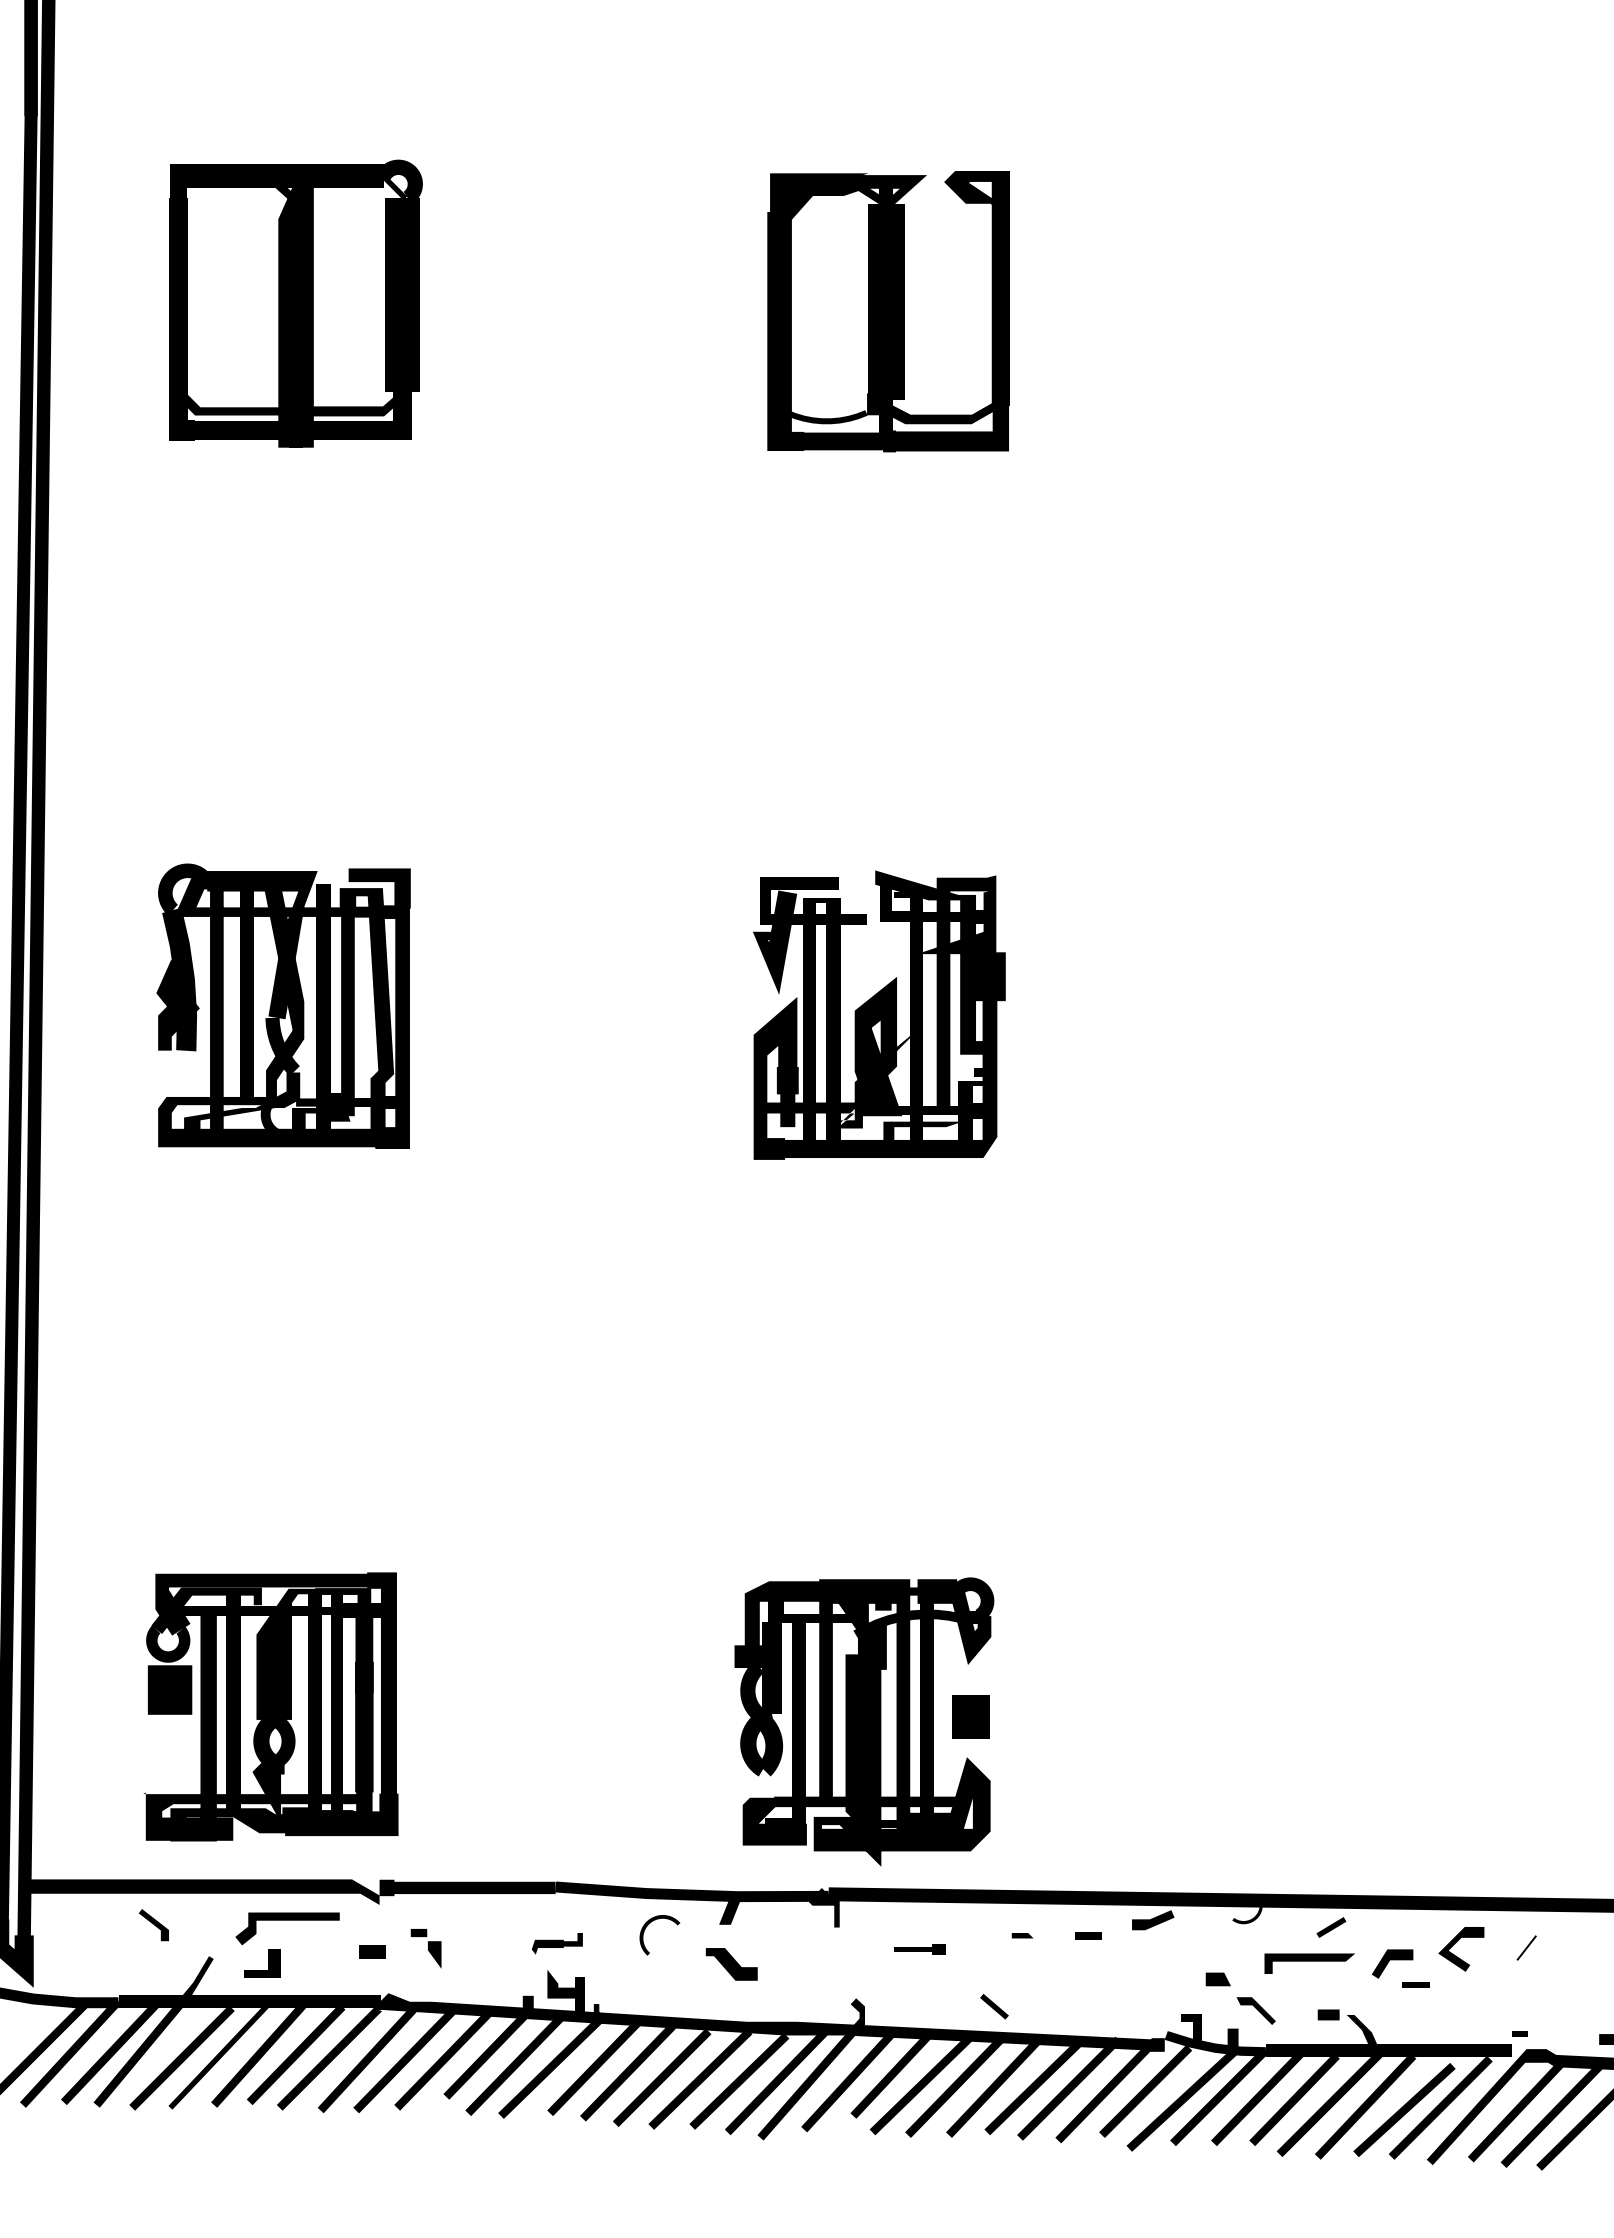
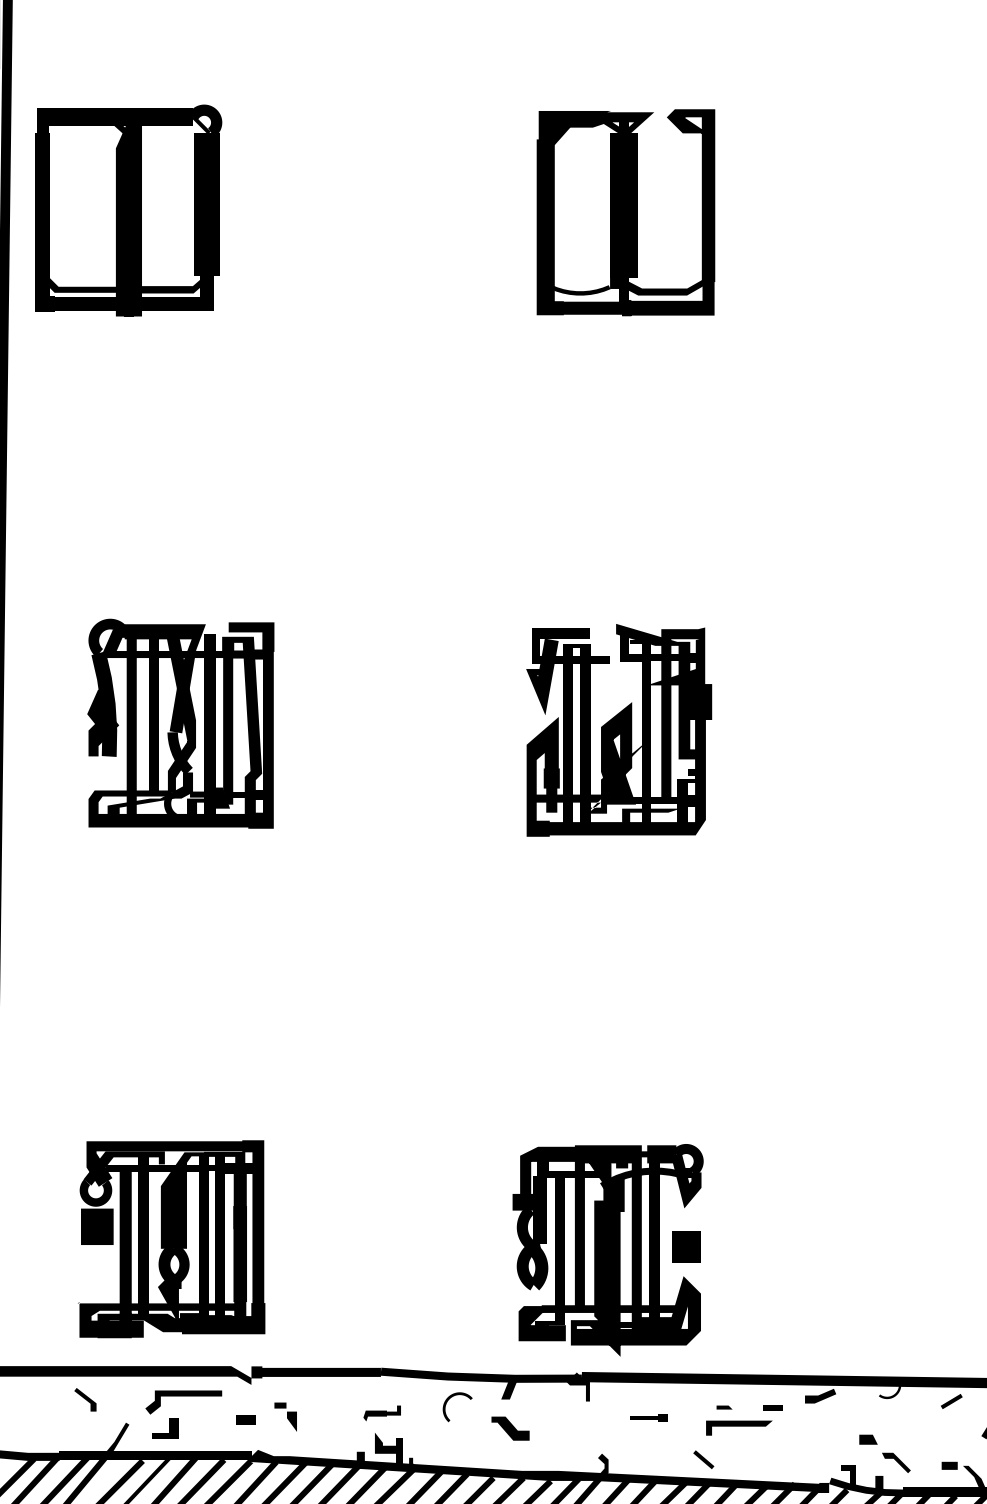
part: (295, 303) -> (128, 210), moved
line: (1309, 1961) -> (739, 1426), moved

